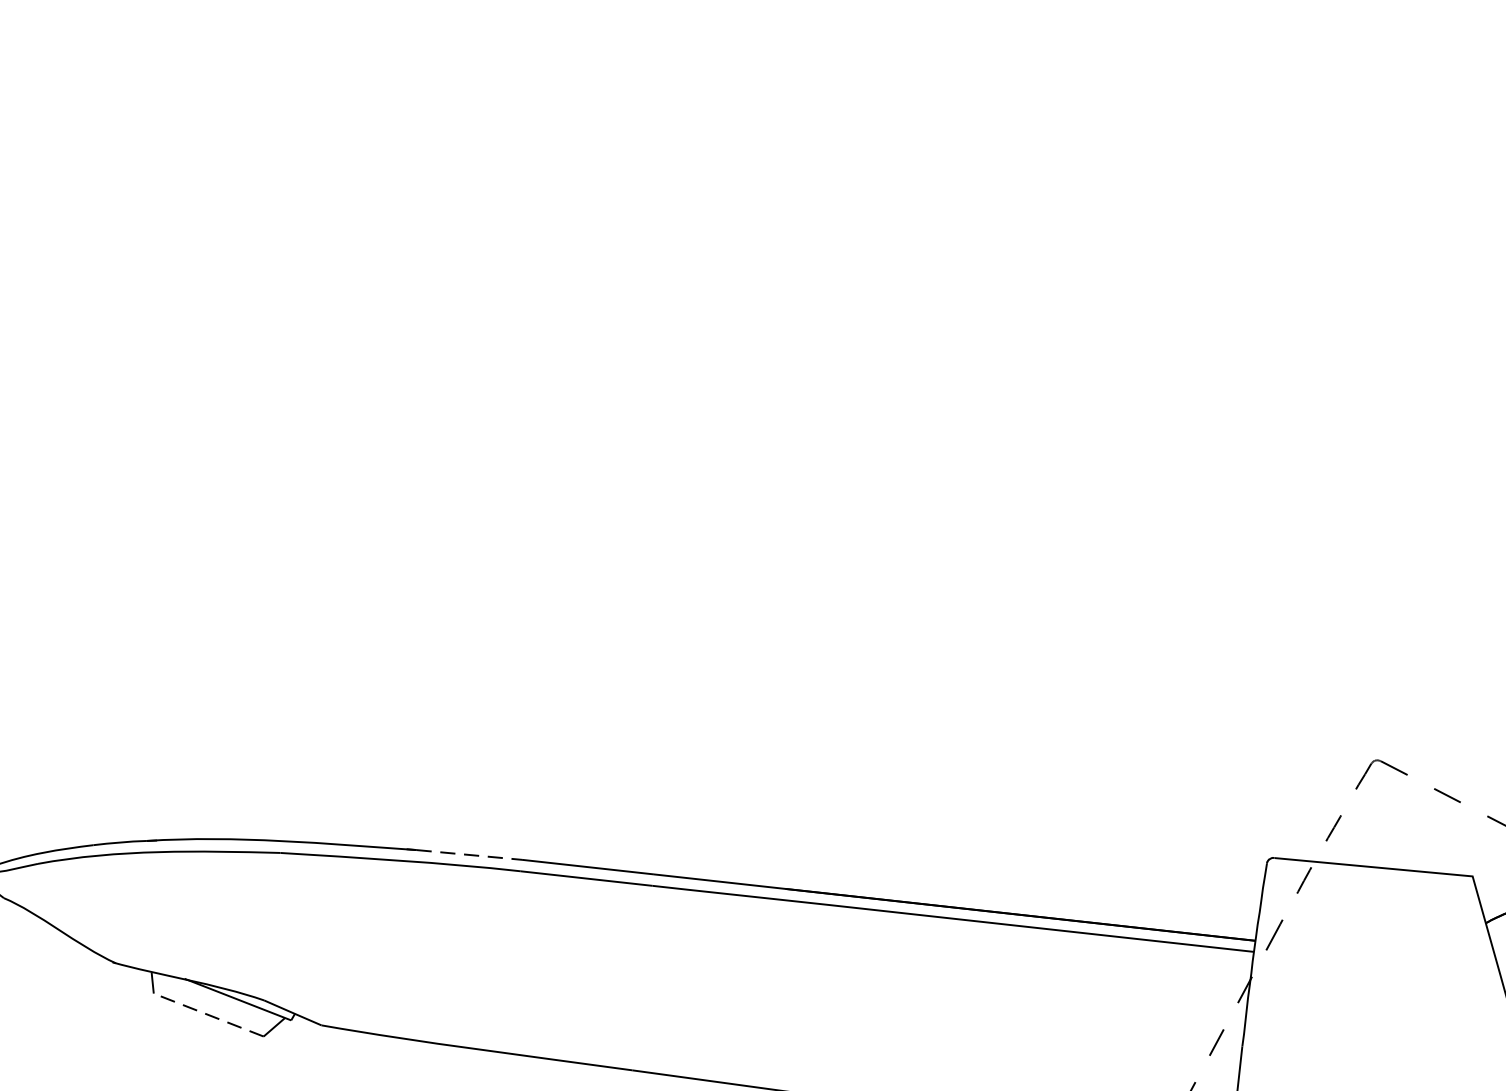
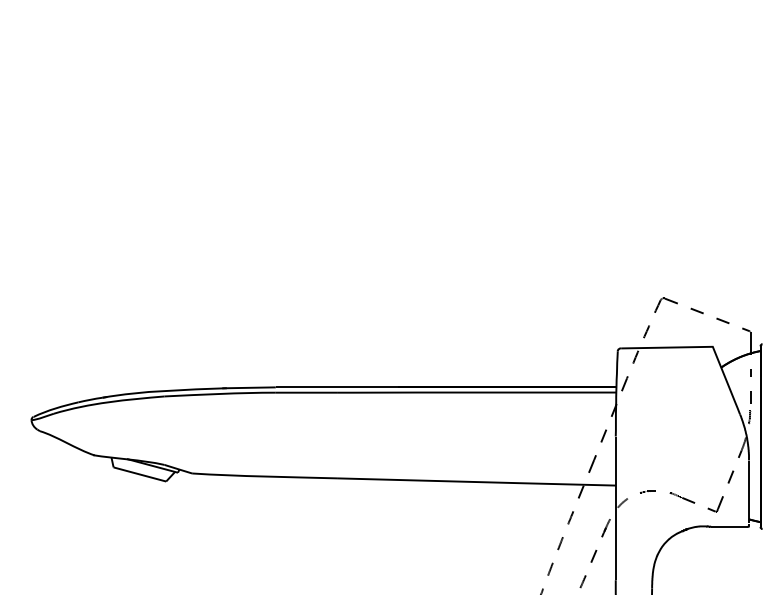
line: (469, 854) -> (251, 387), dashed -> solid
line: (207, 1015) -> (139, 474), dashed -> solid

